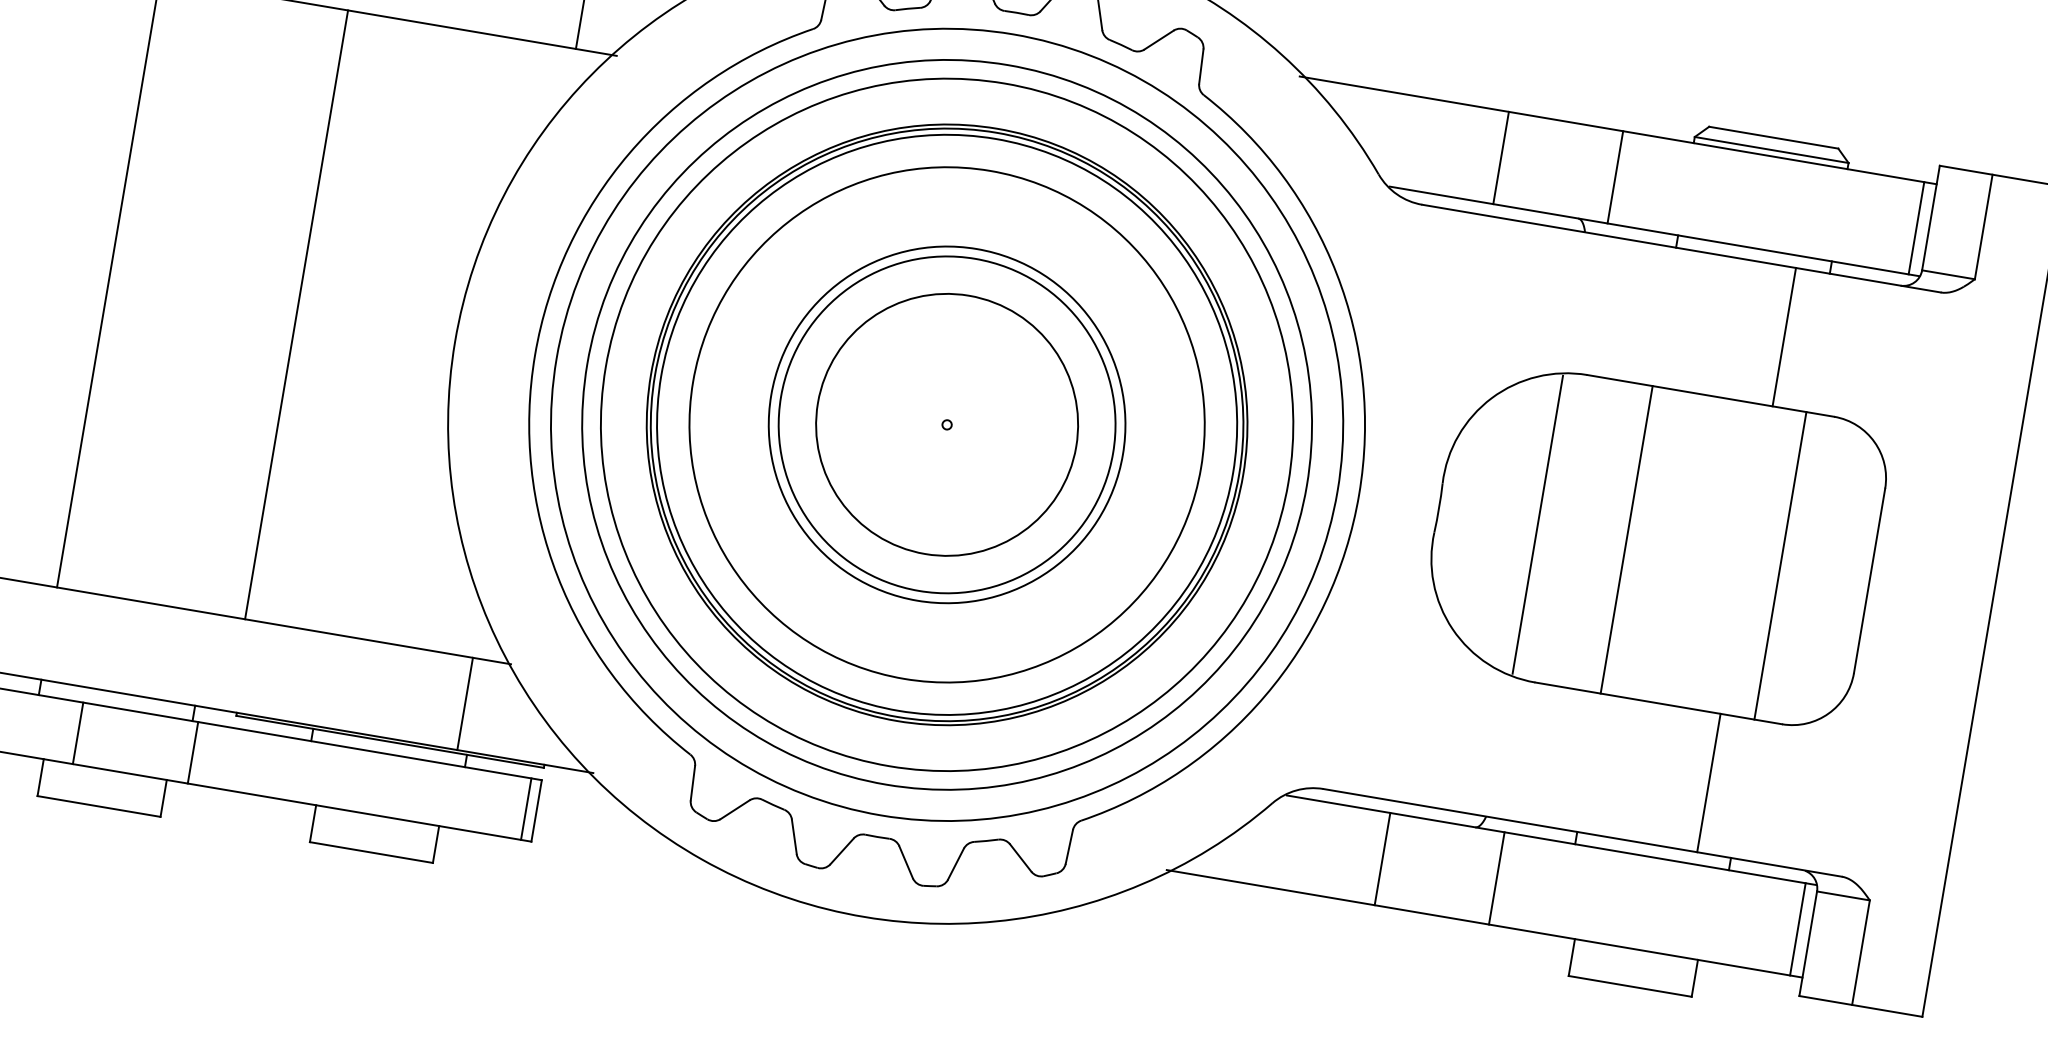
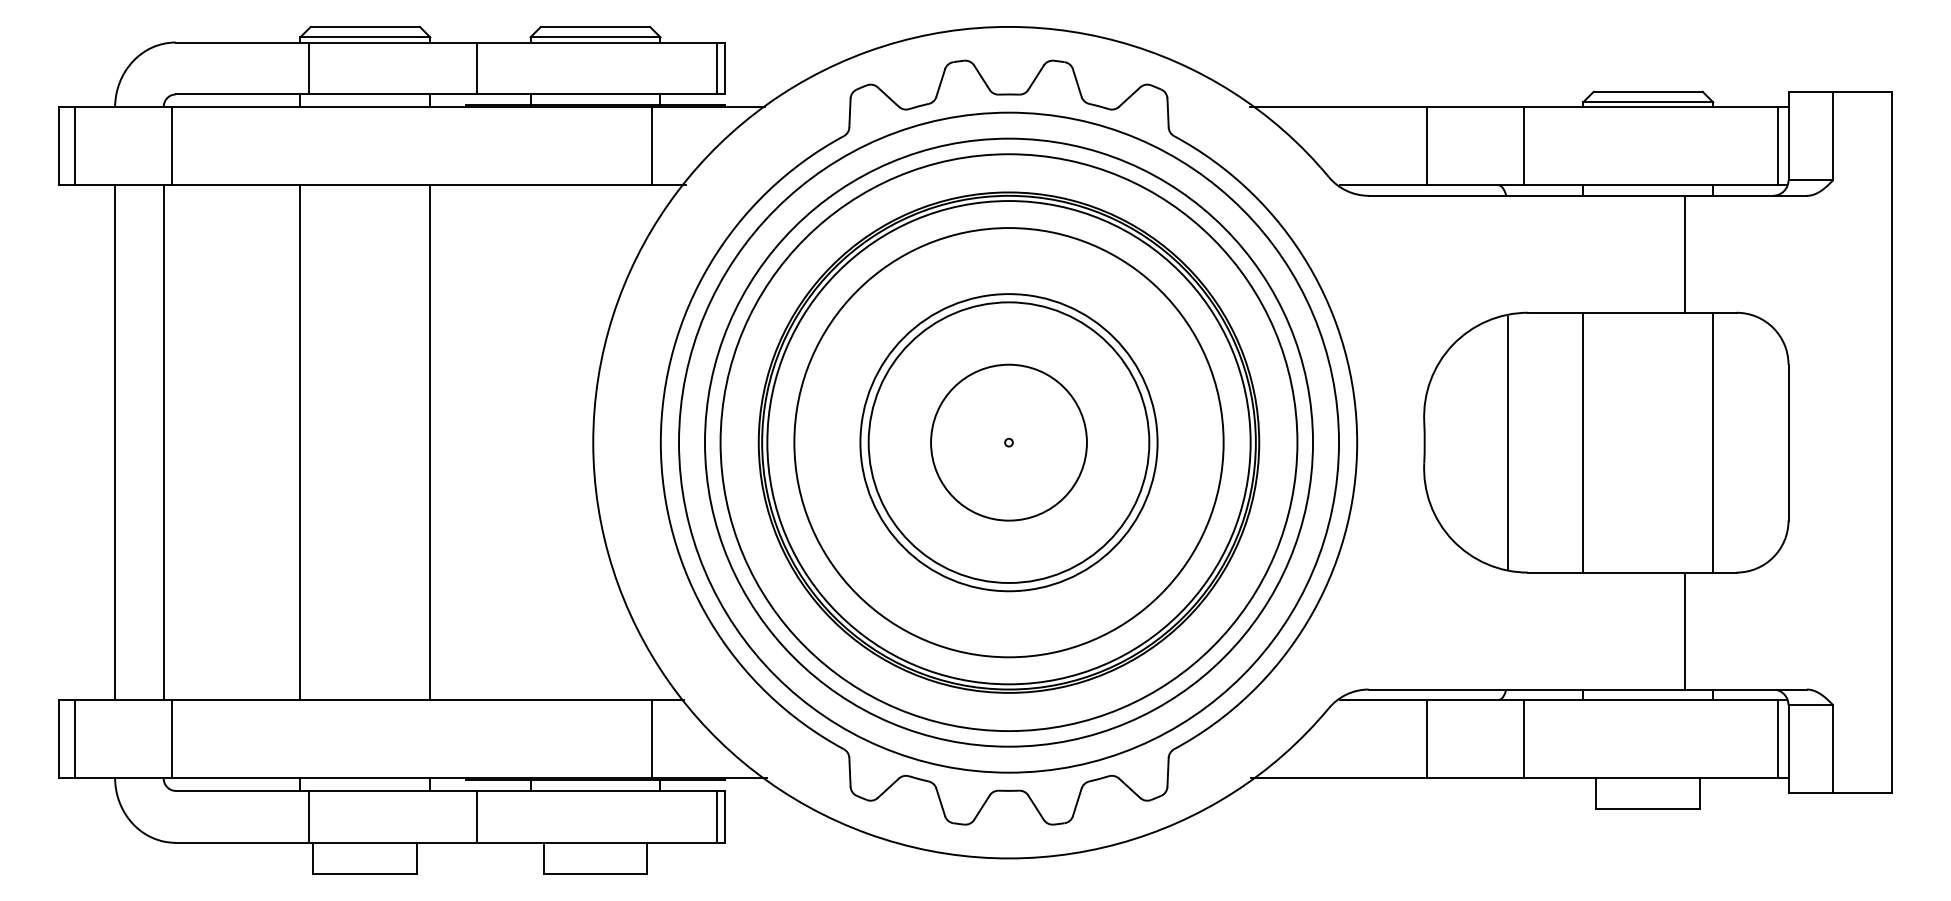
line: (296, 314) -> (430, 442), moved
circle: (946, 424) -> (1008, 442), size x0.71
line: (77, 732) -> (308, 816), moved
line: (193, 752) -> (477, 816), moved

